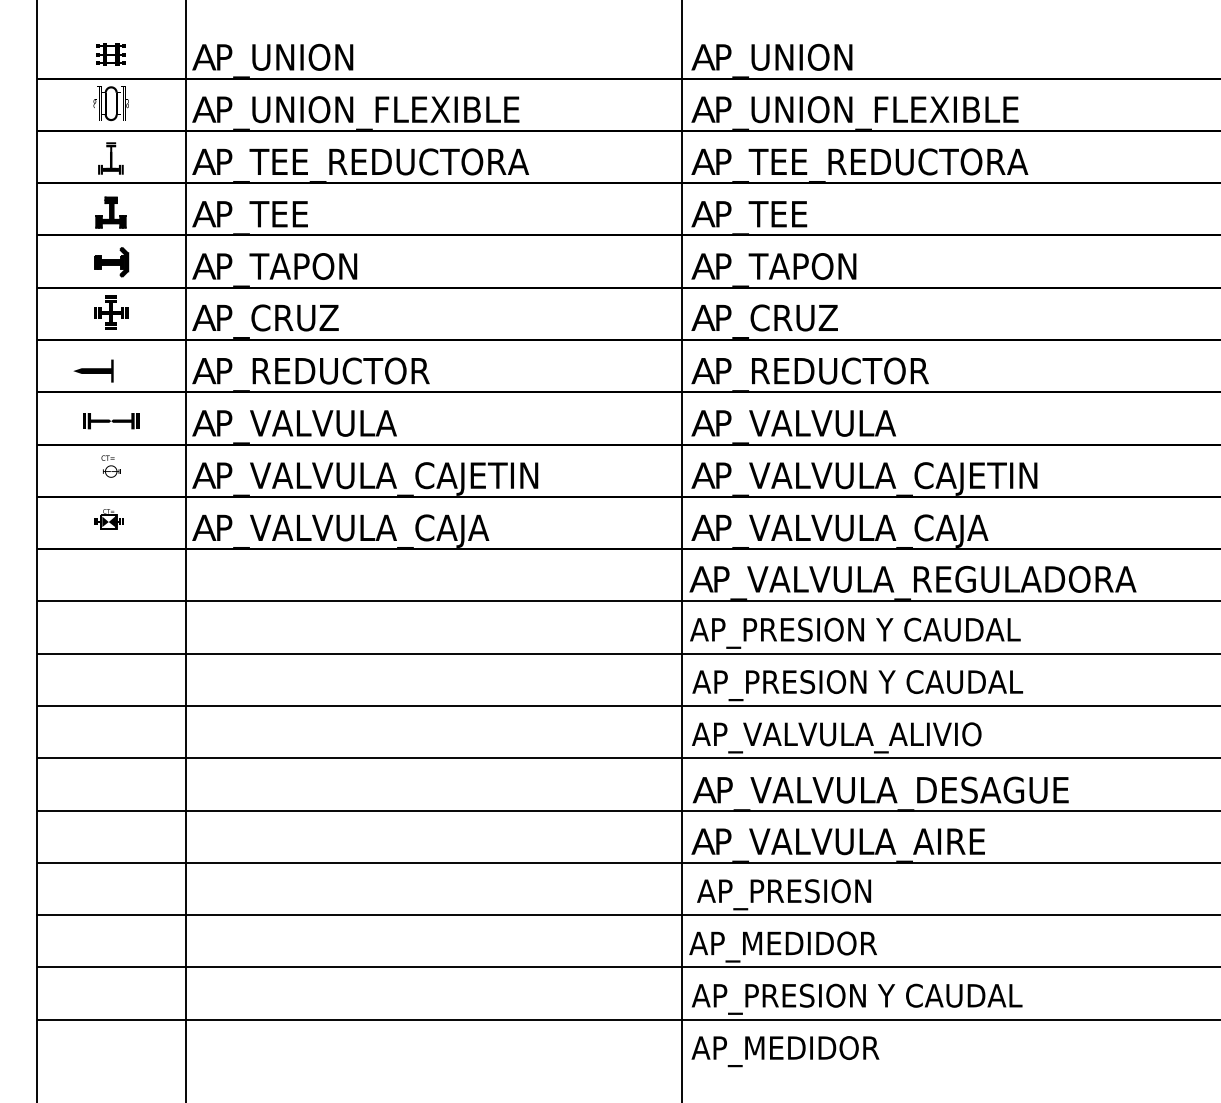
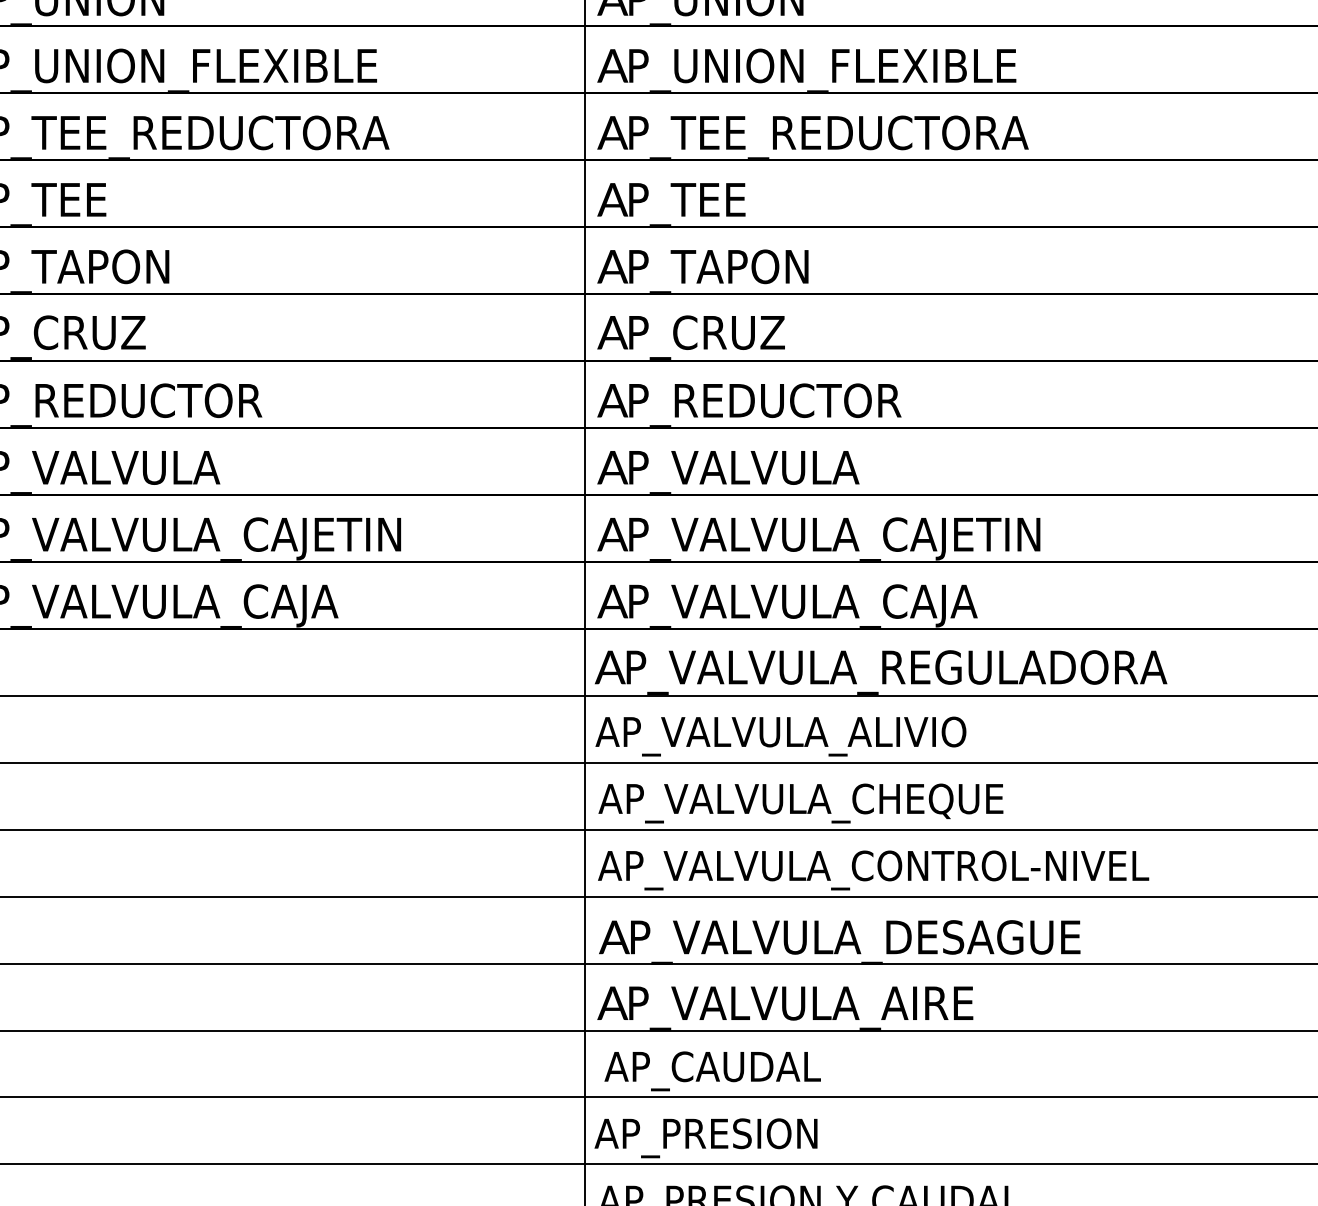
text: (880, 632) -> (839, 735), AP_PRESION Y CAUDAL -> AP_VALVULA_ALIVIO
text: (883, 685) -> (843, 803), AP_PRESION Y CAUDAL -> AP_VALVULA_CHEQUE
text: (1005, 734) -> (999, 866), AP_VALVULA_ALIVIO -> AP_VALVULA_CONTROL-NIVEL
text: (810, 891) -> (749, 1067), AP_PRESION -> AP_CAUDAL
text: (810, 943) -> (749, 1133), AP_MEDIDOR -> AP_PRESION

